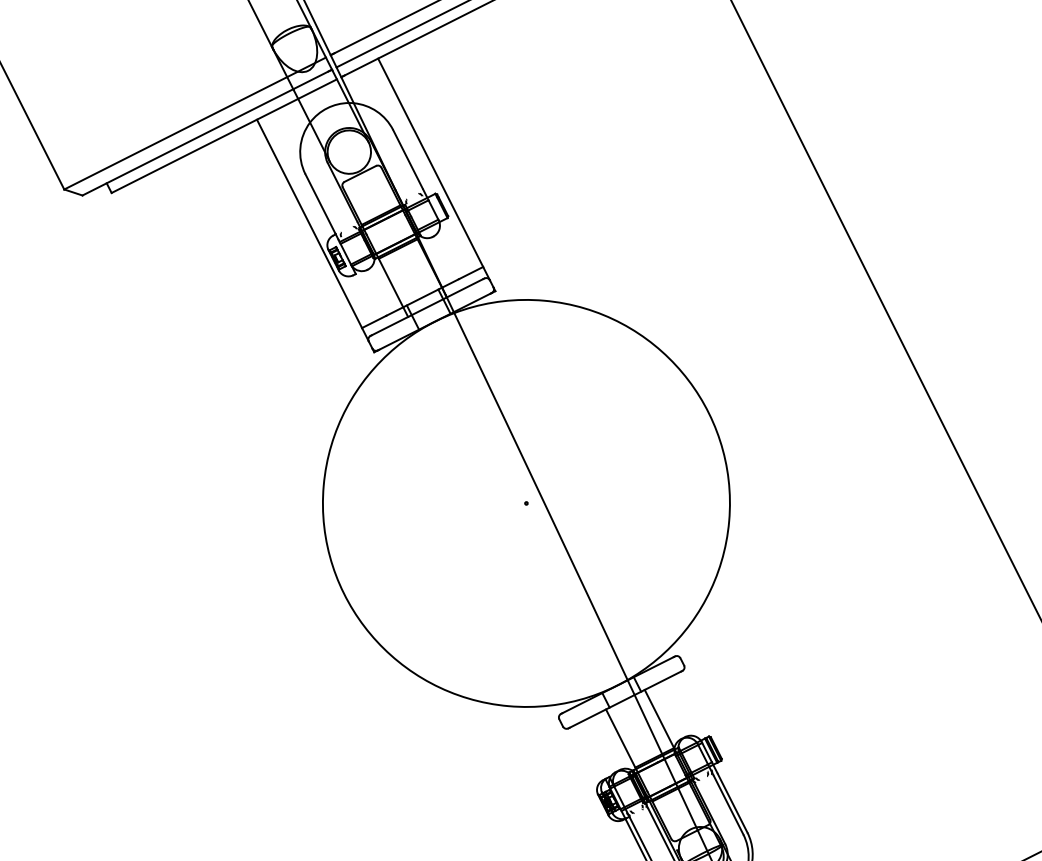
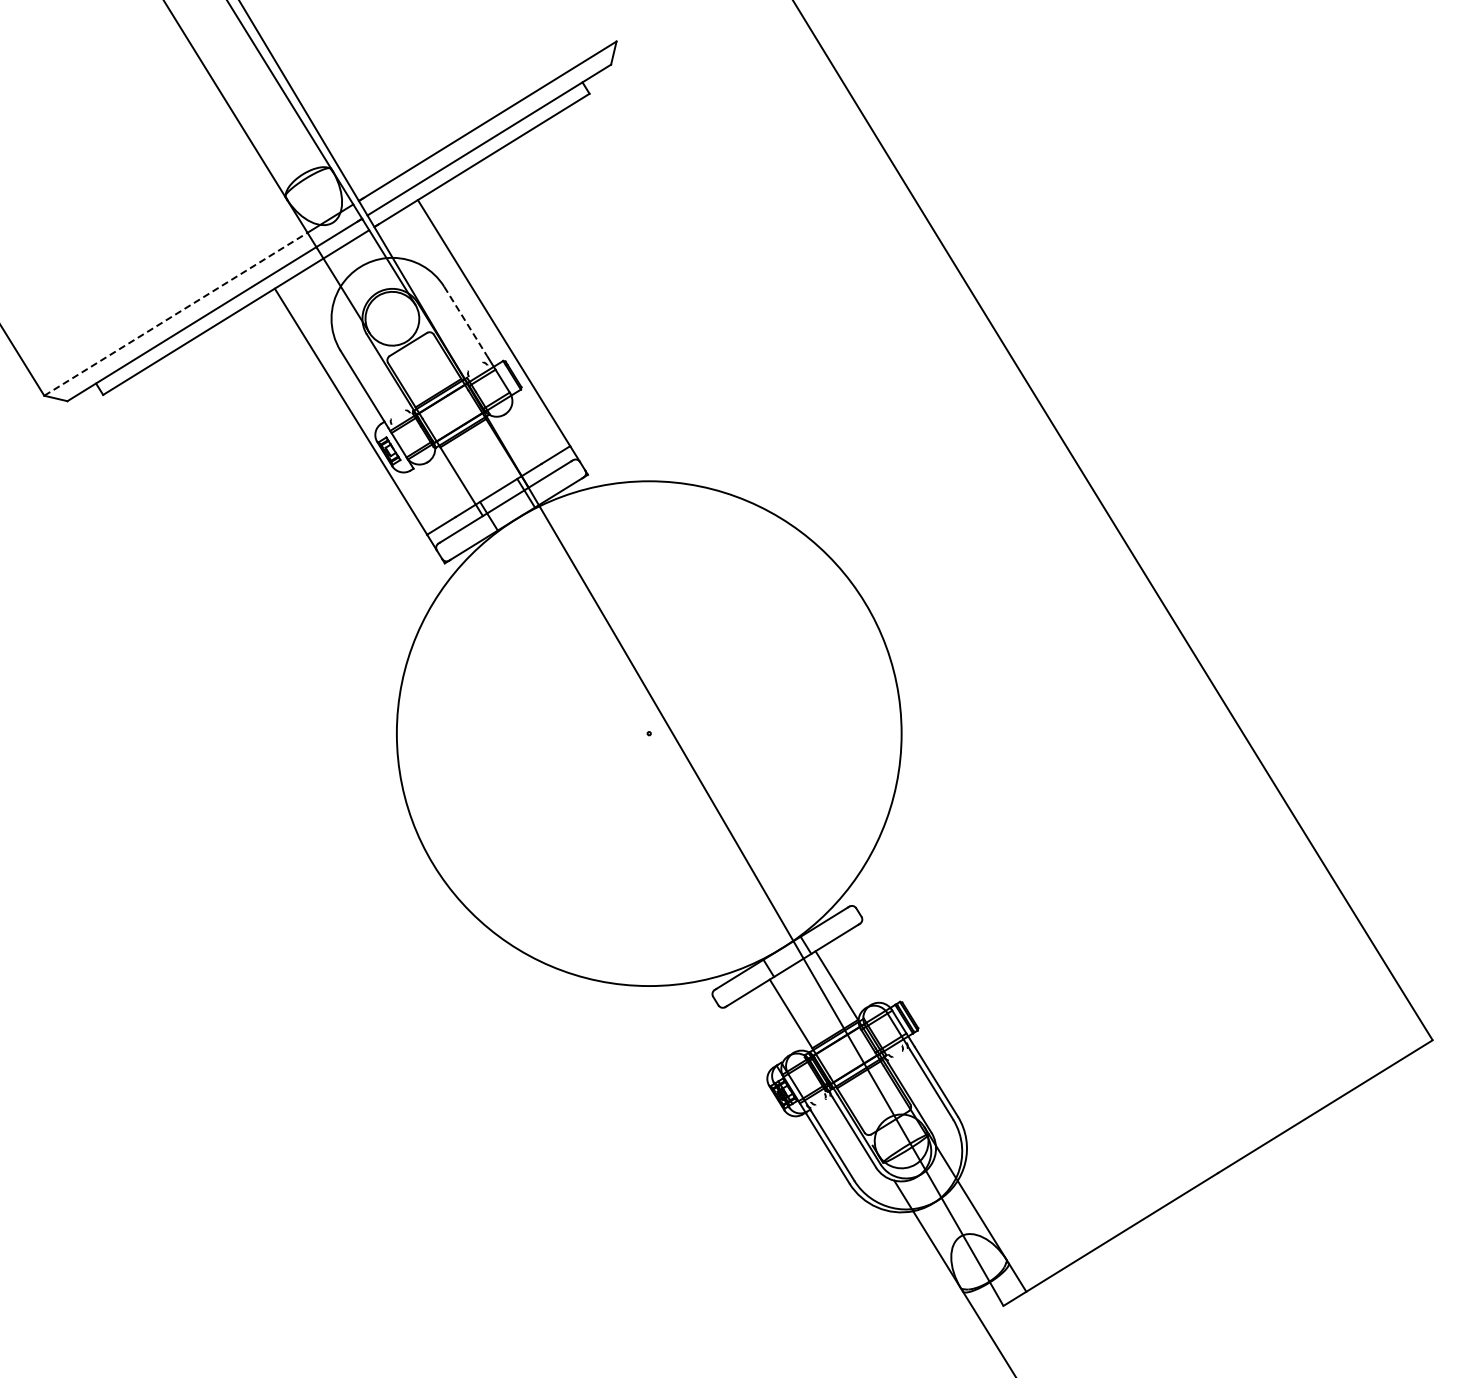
line: (175, 133) -> (175, 314), solid -> dashed
line: (407, 159) -> (465, 321), solid -> dashed

